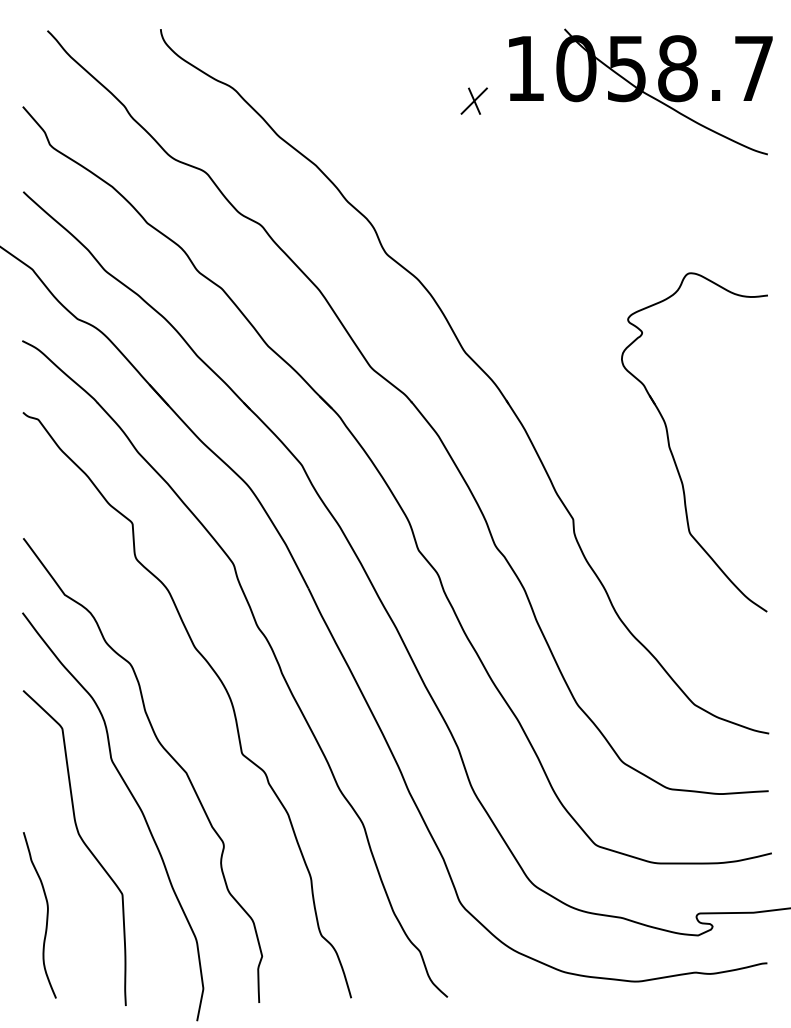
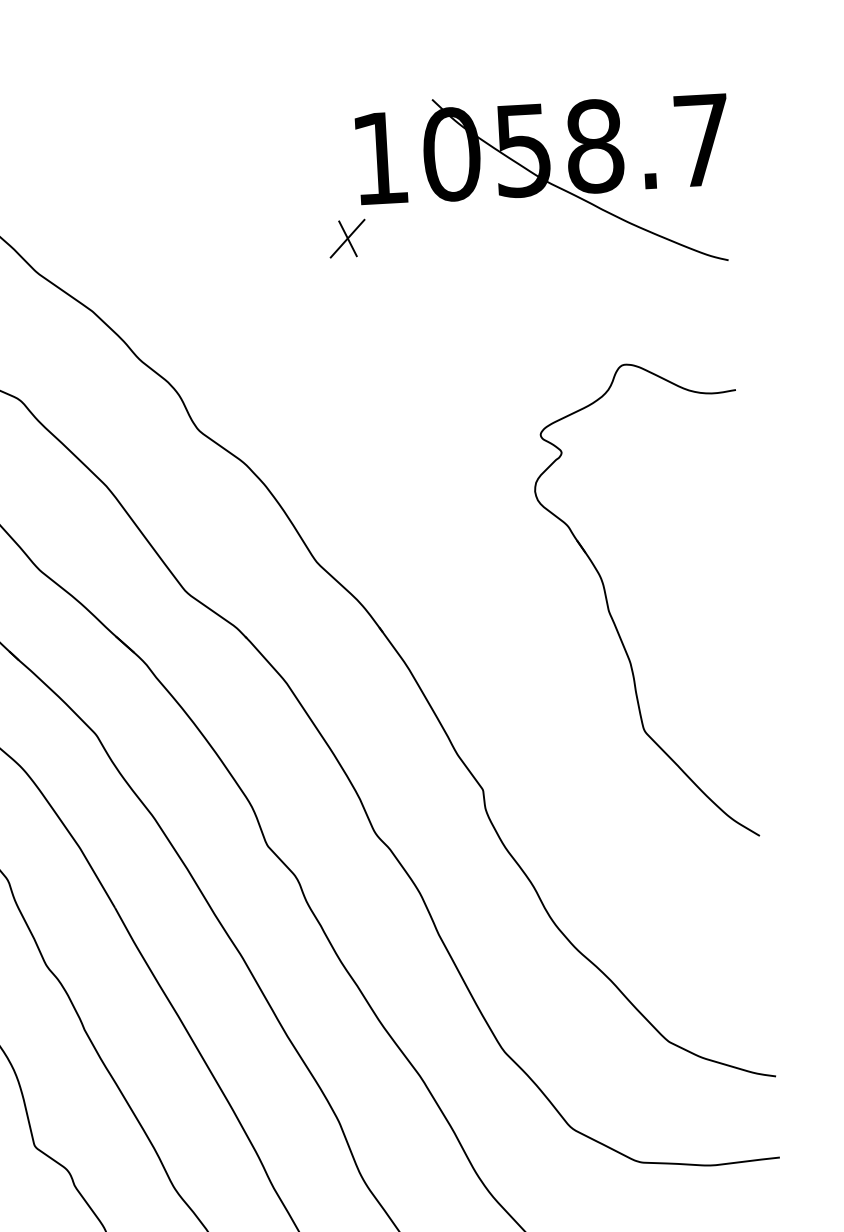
part: (473, 100) -> (346, 237), moved
part: (671, 449) -> (612, 614), moved

